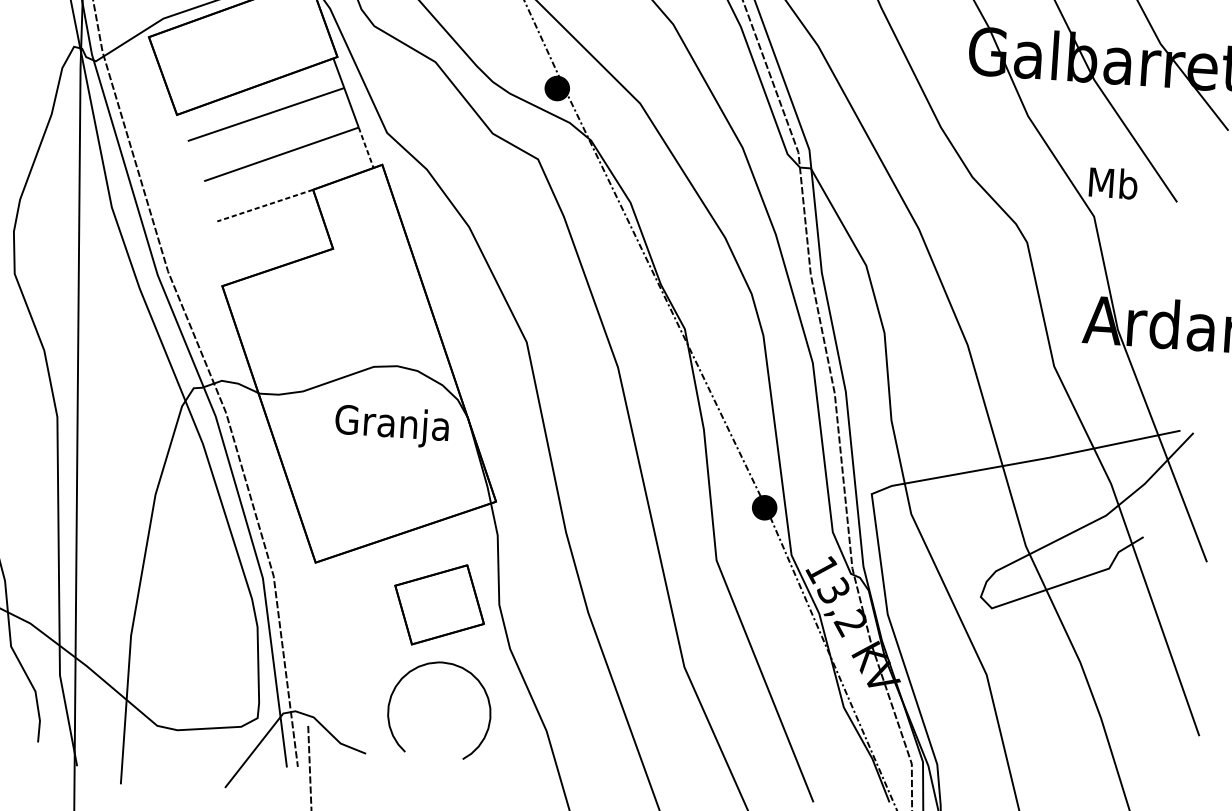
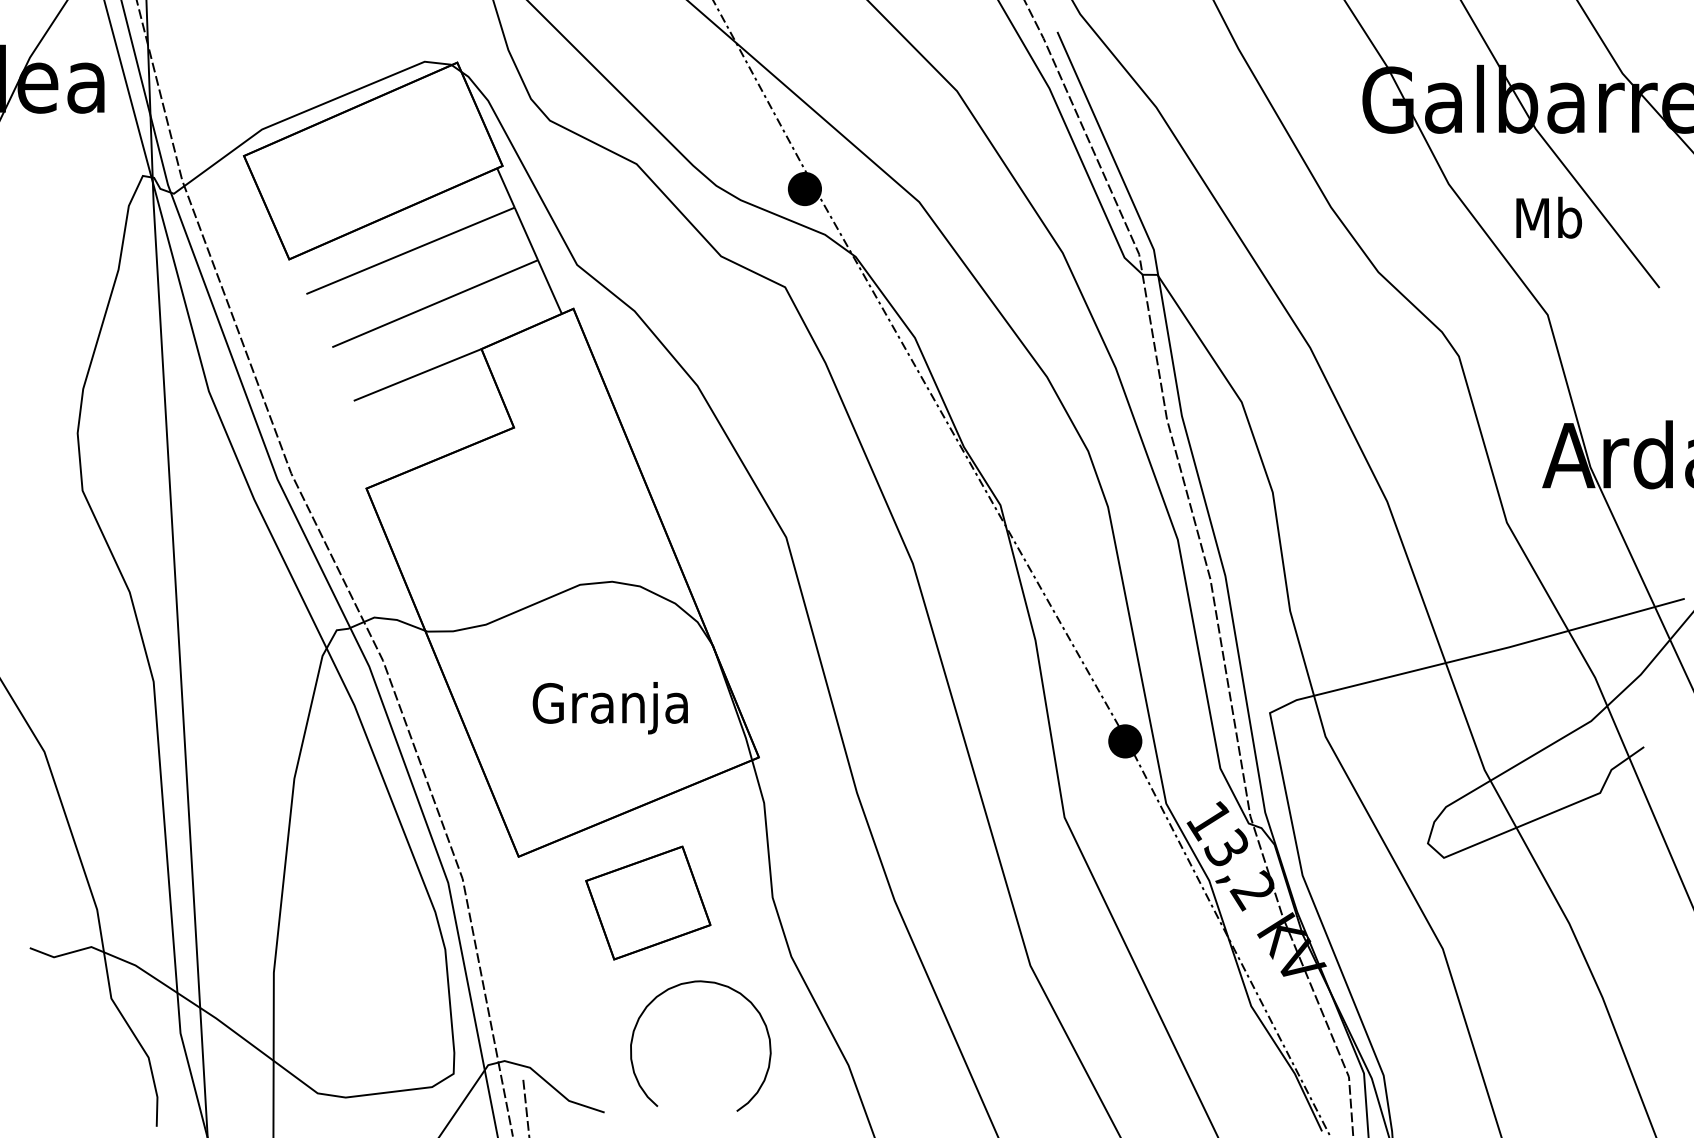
line: (366, 148) -> (550, 287), dashed -> solid
text: (1113, 183) -> (1548, 217), moved
line: (265, 205) -> (417, 375), dashed -> solid
text: (391, 426) -> (609, 708), moved
part: (439, 604) -> (648, 902), moved

